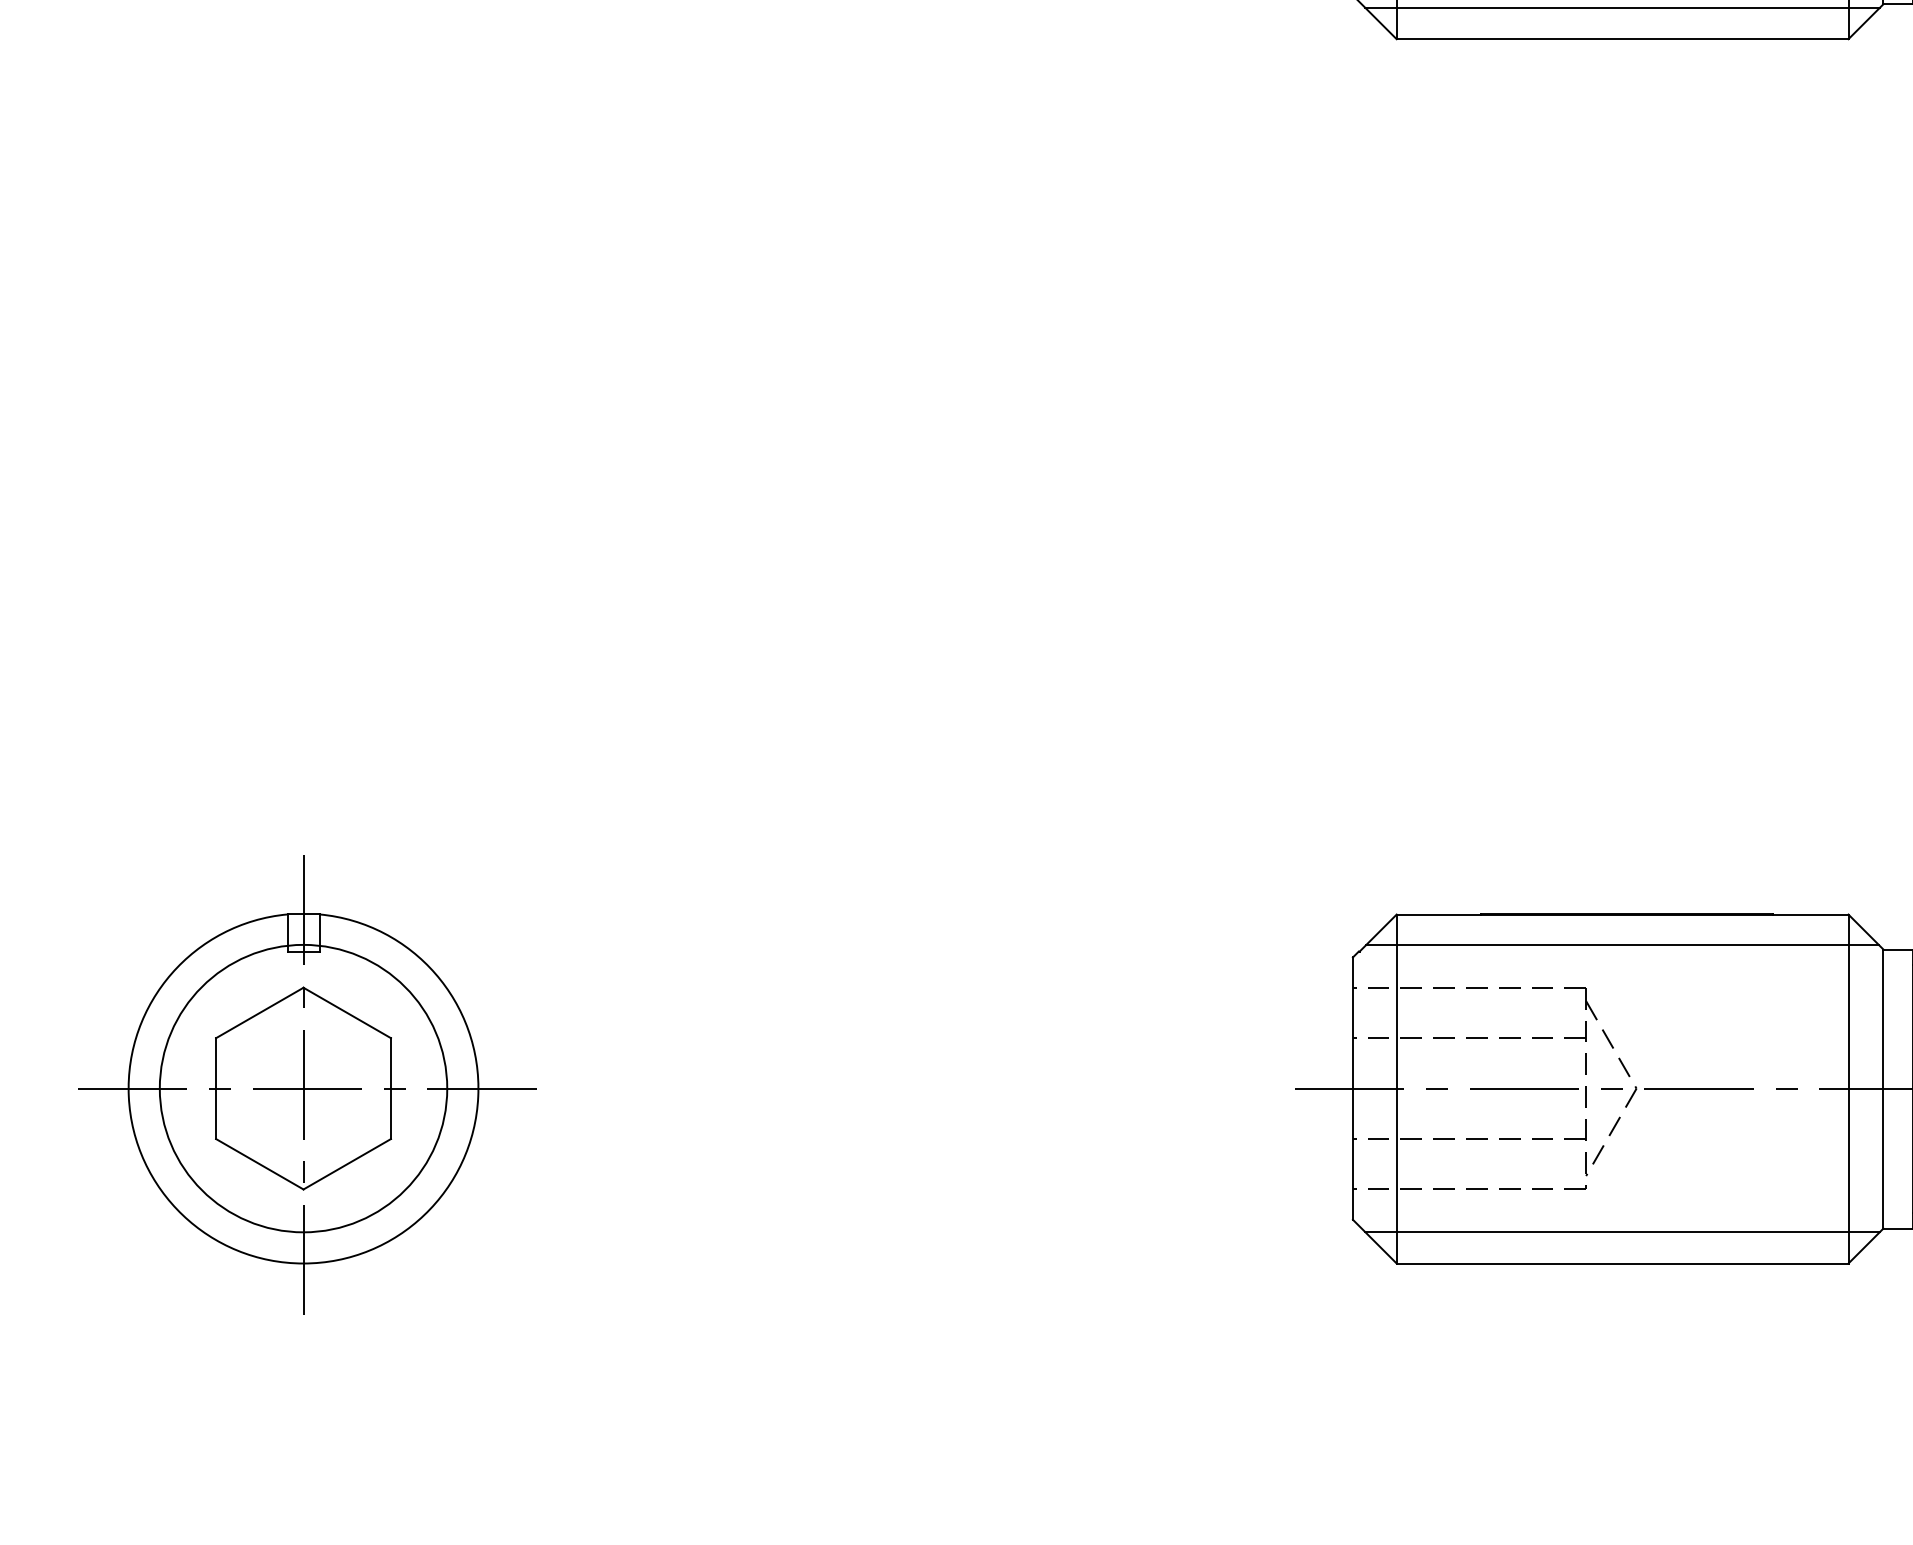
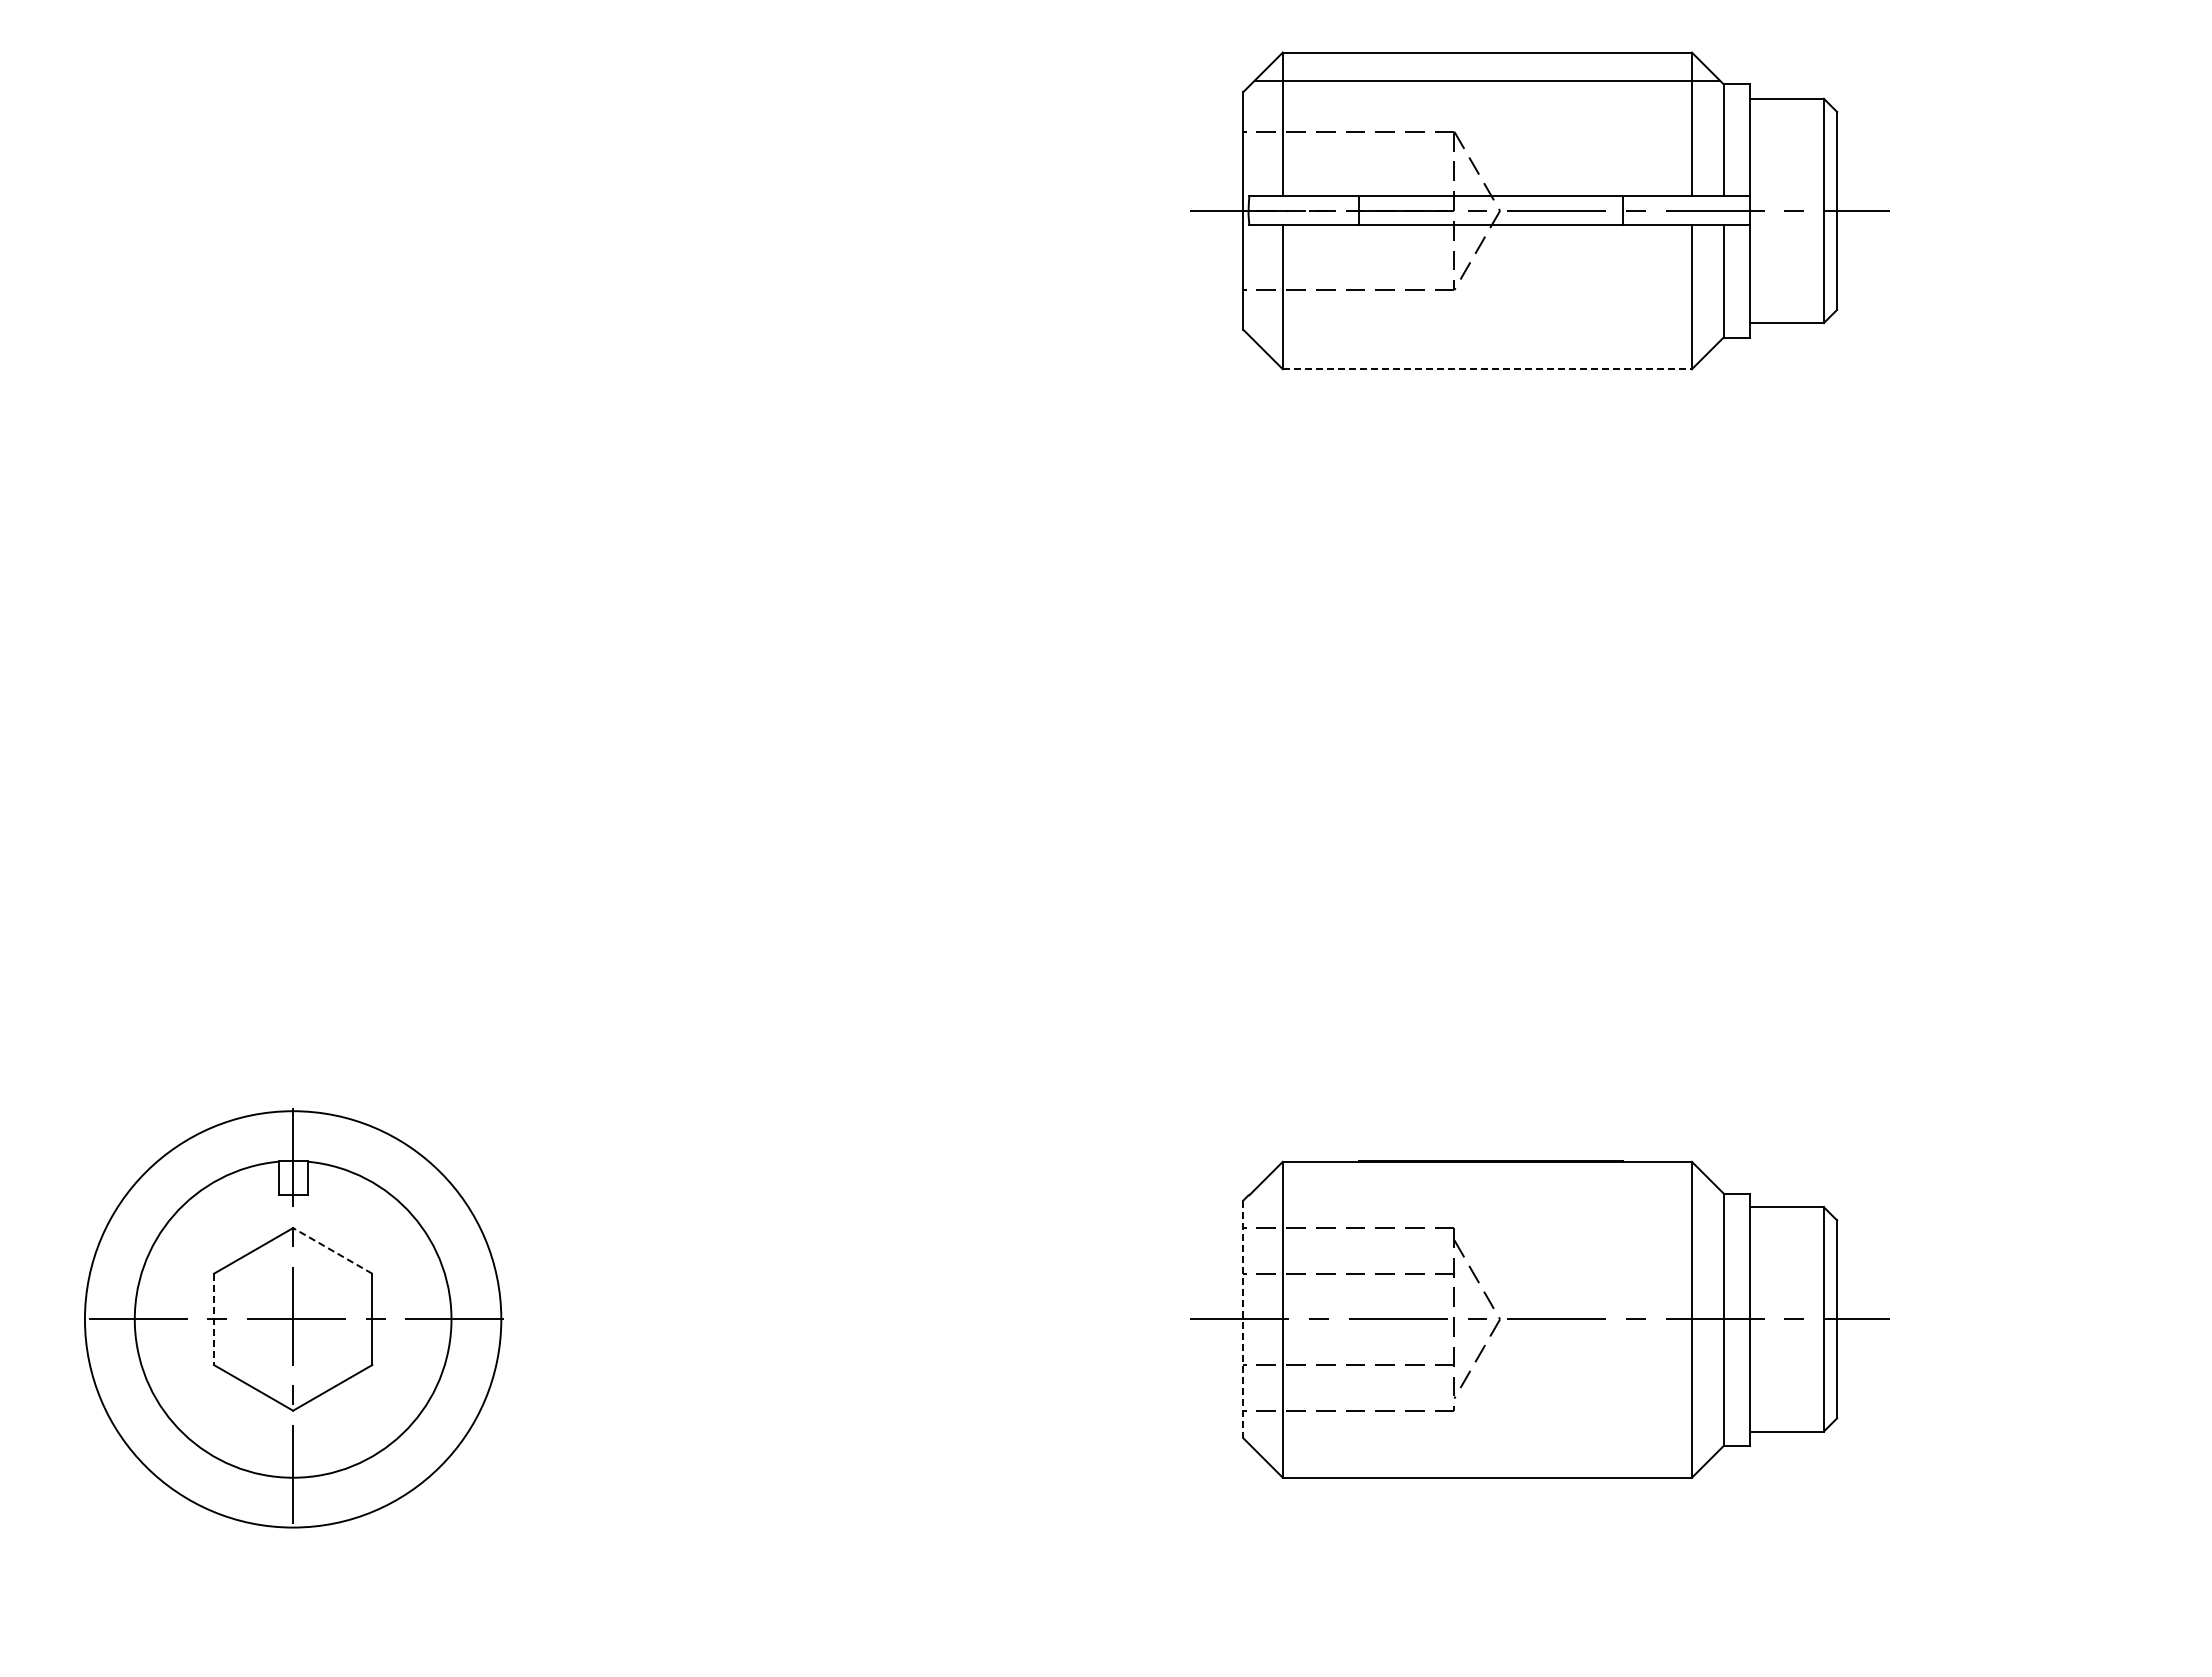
line: (1622, 8) -> (1487, 341), removed
line: (1622, 39) -> (1487, 369), solid -> dashed
line: (1622, 945) -> (1487, 1189), removed
line: (347, 1012) -> (332, 1250), solid -> dashed
line: (215, 1088) -> (213, 1319), solid -> dashed
circle: (303, 1088) -> (293, 1319), size x1.6
line: (1353, 1088) -> (1243, 1319), solid -> dashed
line: (1622, 1232) -> (1487, 1449), removed

